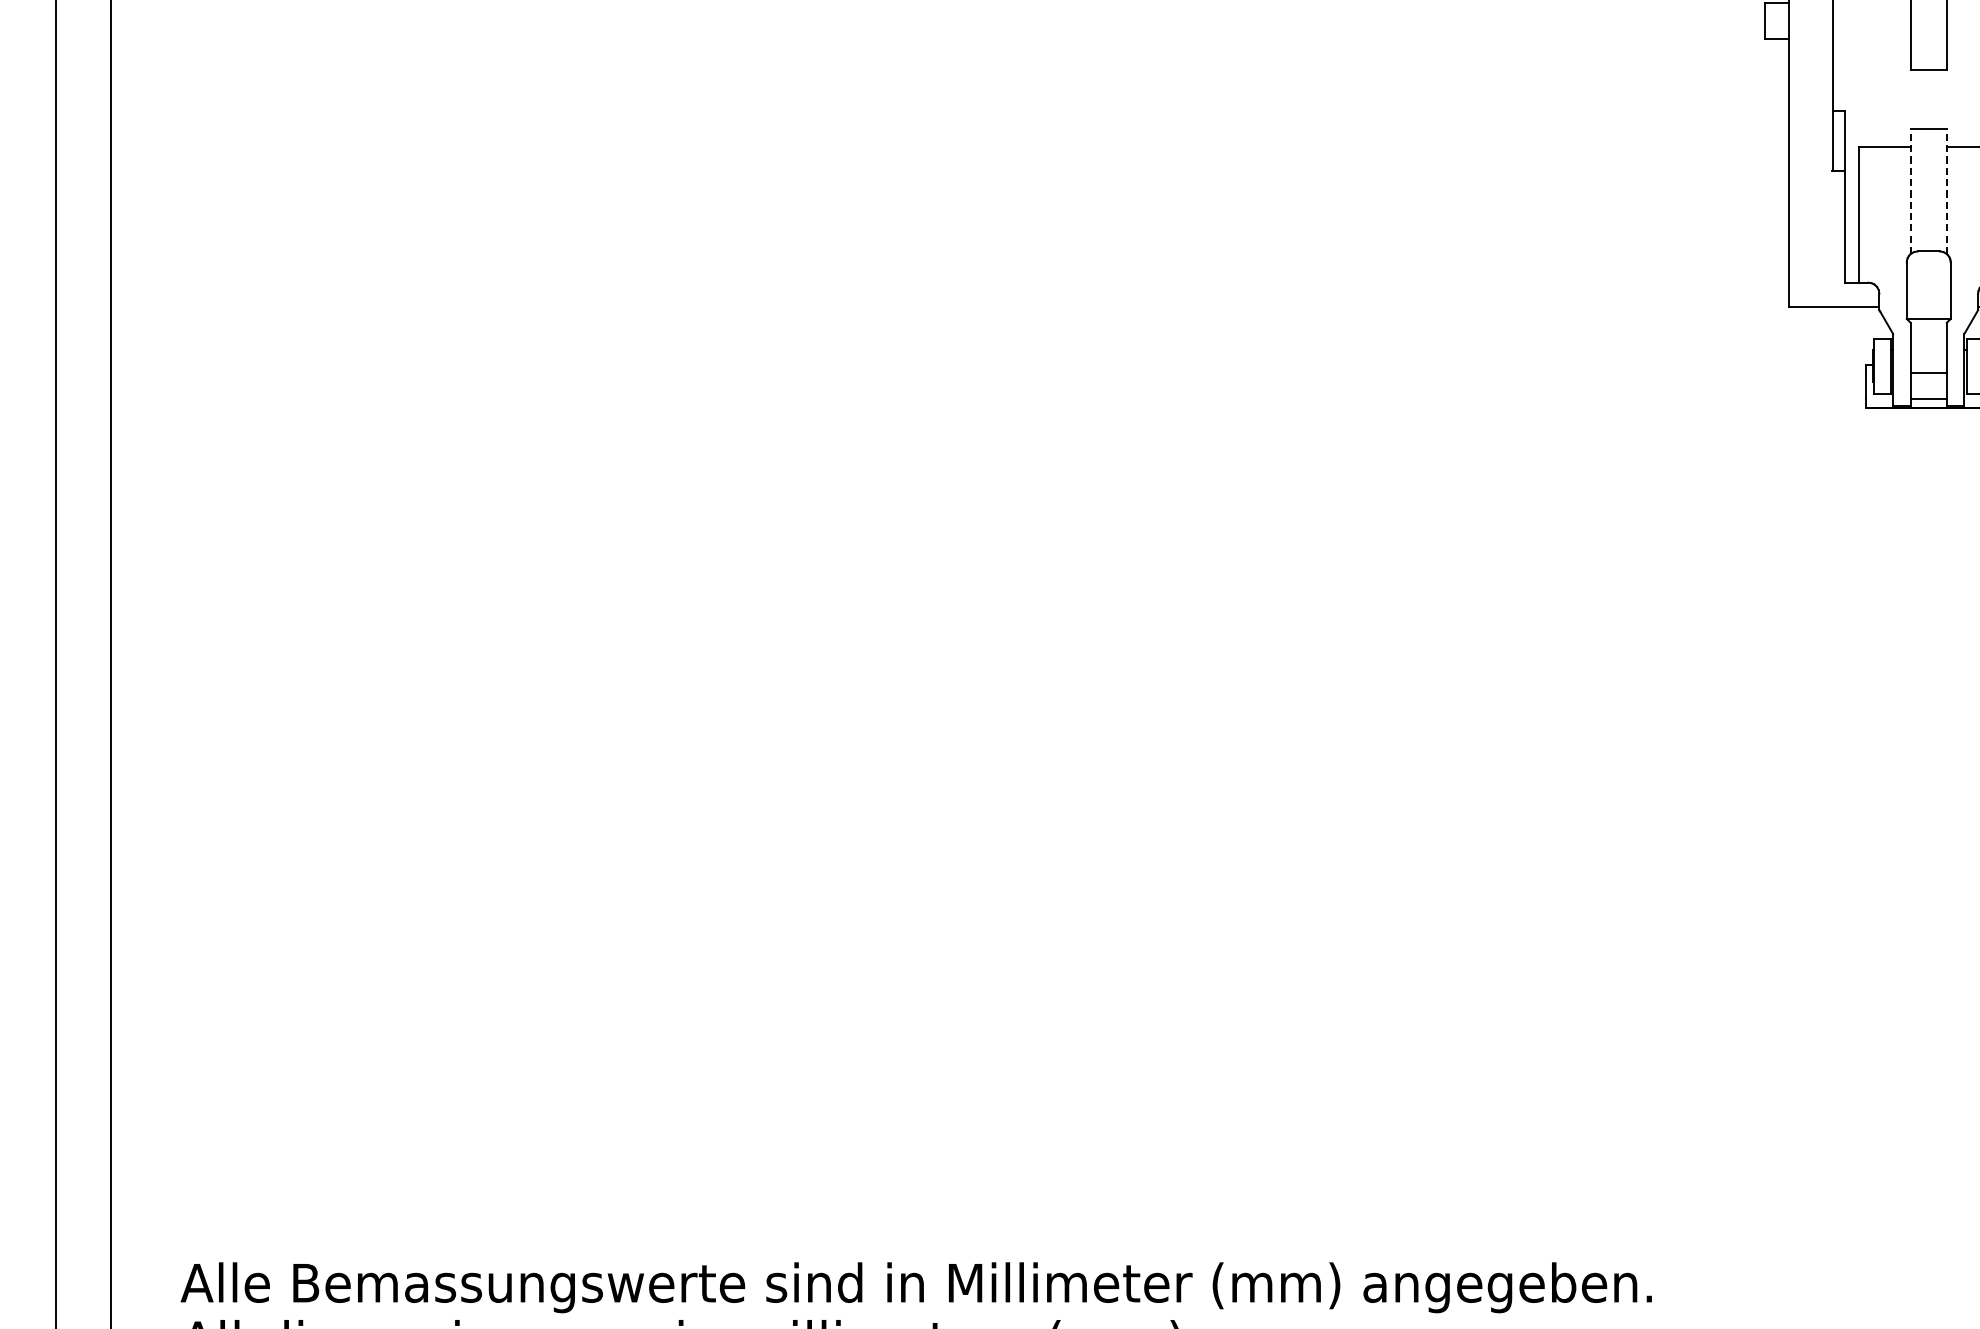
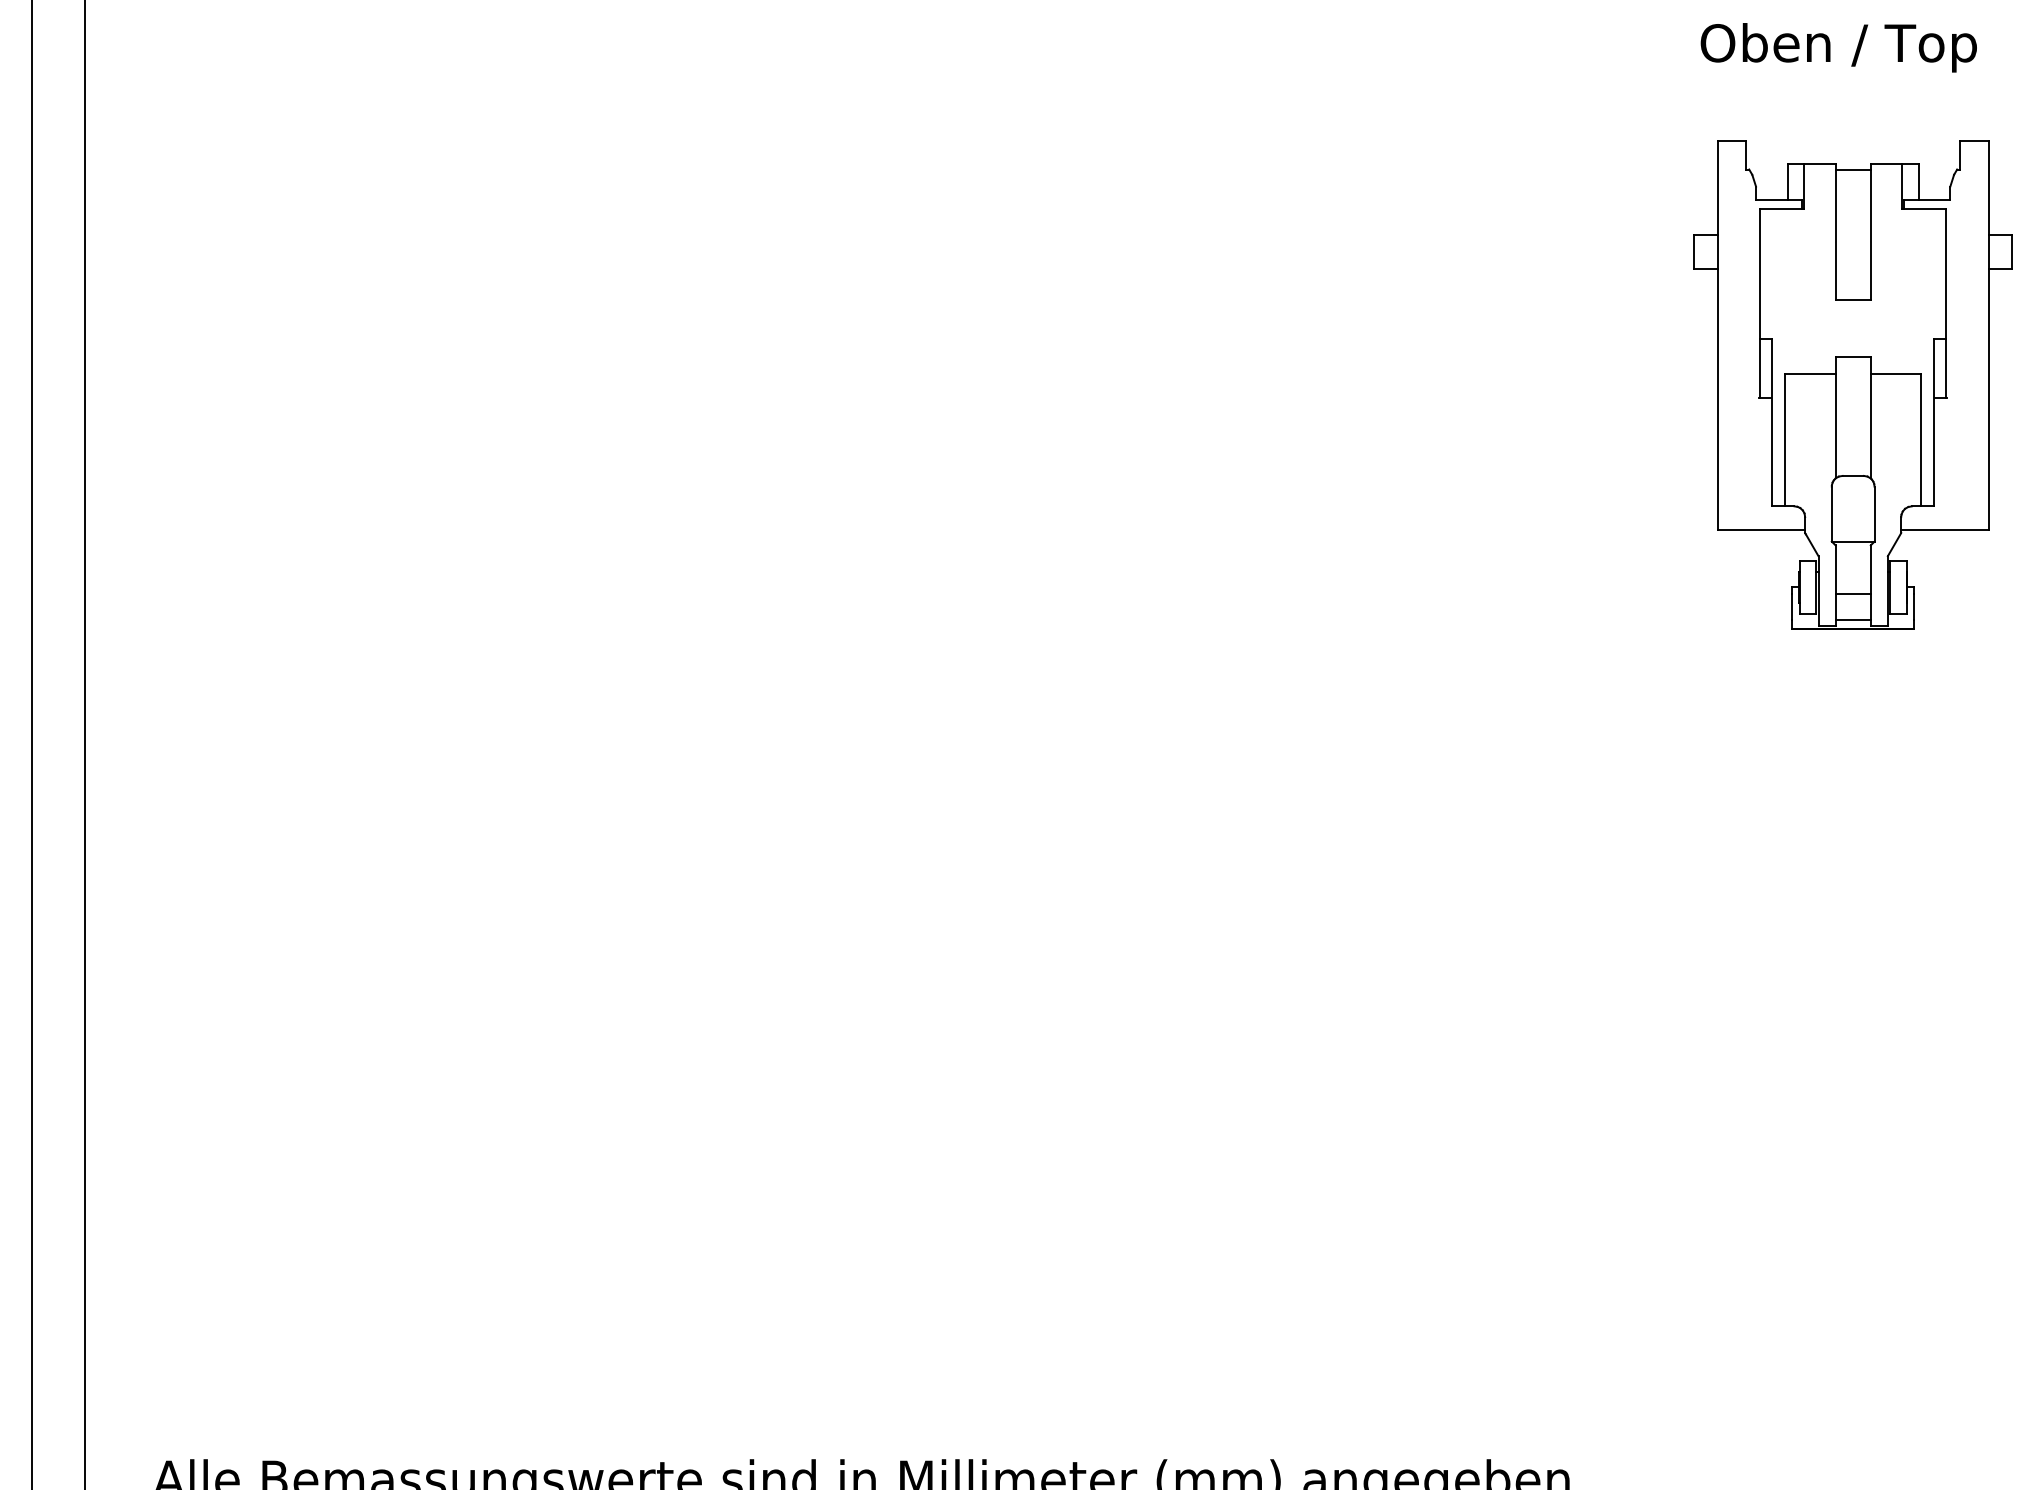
line: (1910, 191) -> (1835, 417), dashed -> solid
line: (1946, 191) -> (1870, 417), dashed -> solid

